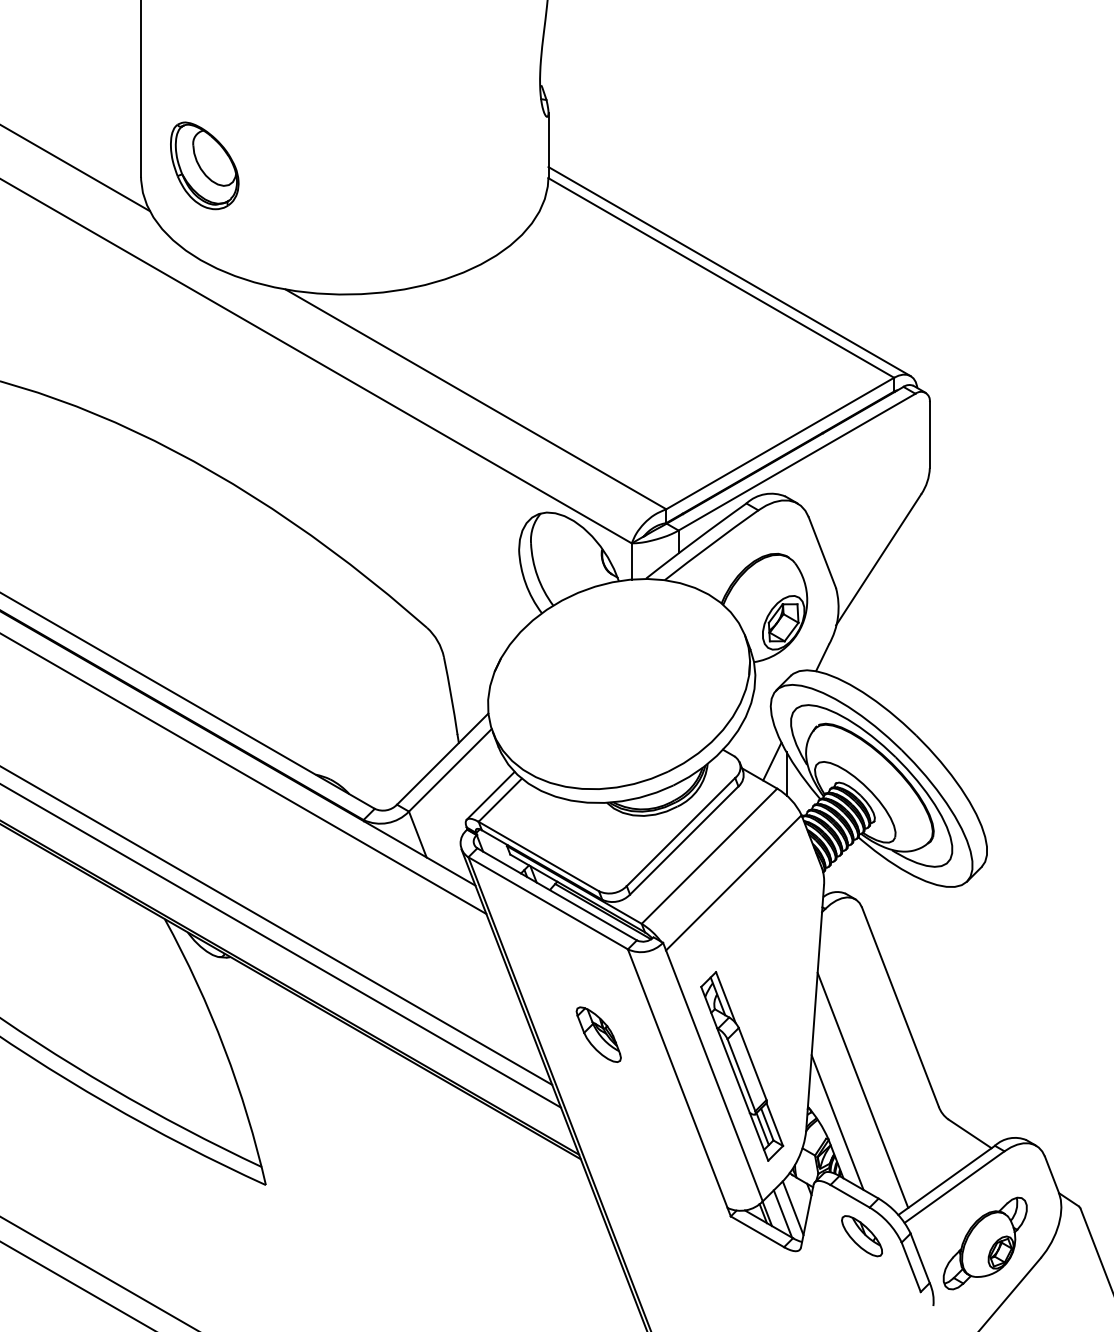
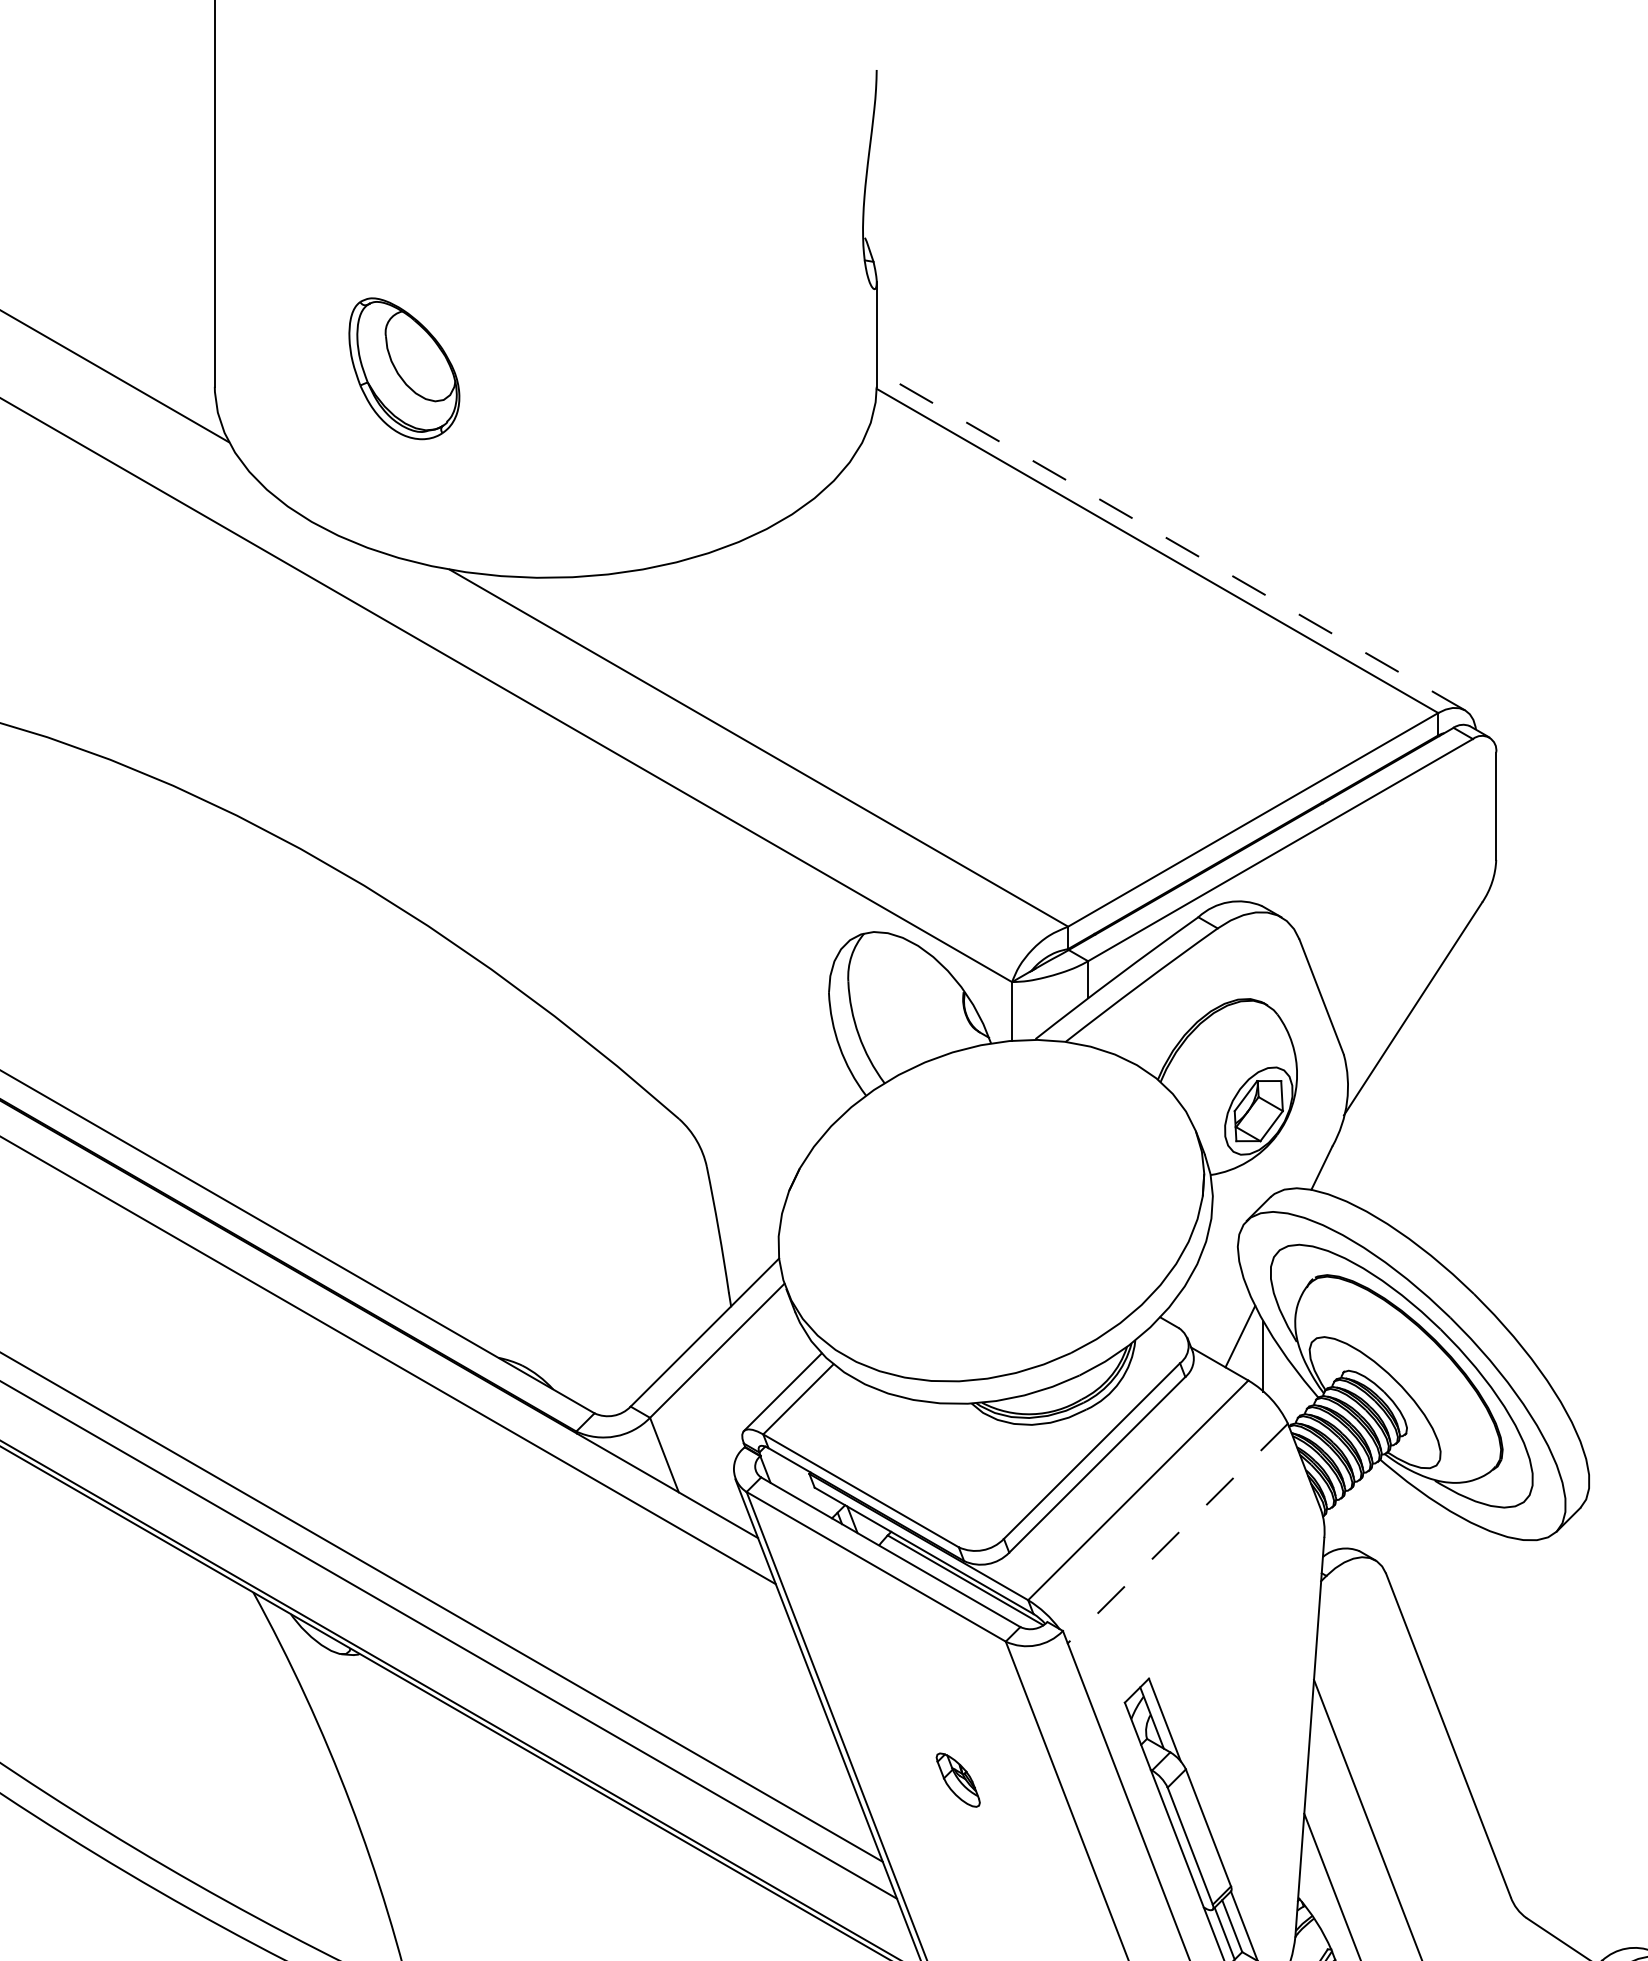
part: (204, 165) -> (403, 368), moved
line: (729, 271) -> (1170, 540), solid -> dashed
line: (733, 882) -> (1177, 1533), solid -> dashed
part: (598, 1034) -> (957, 1779), size x0.6

